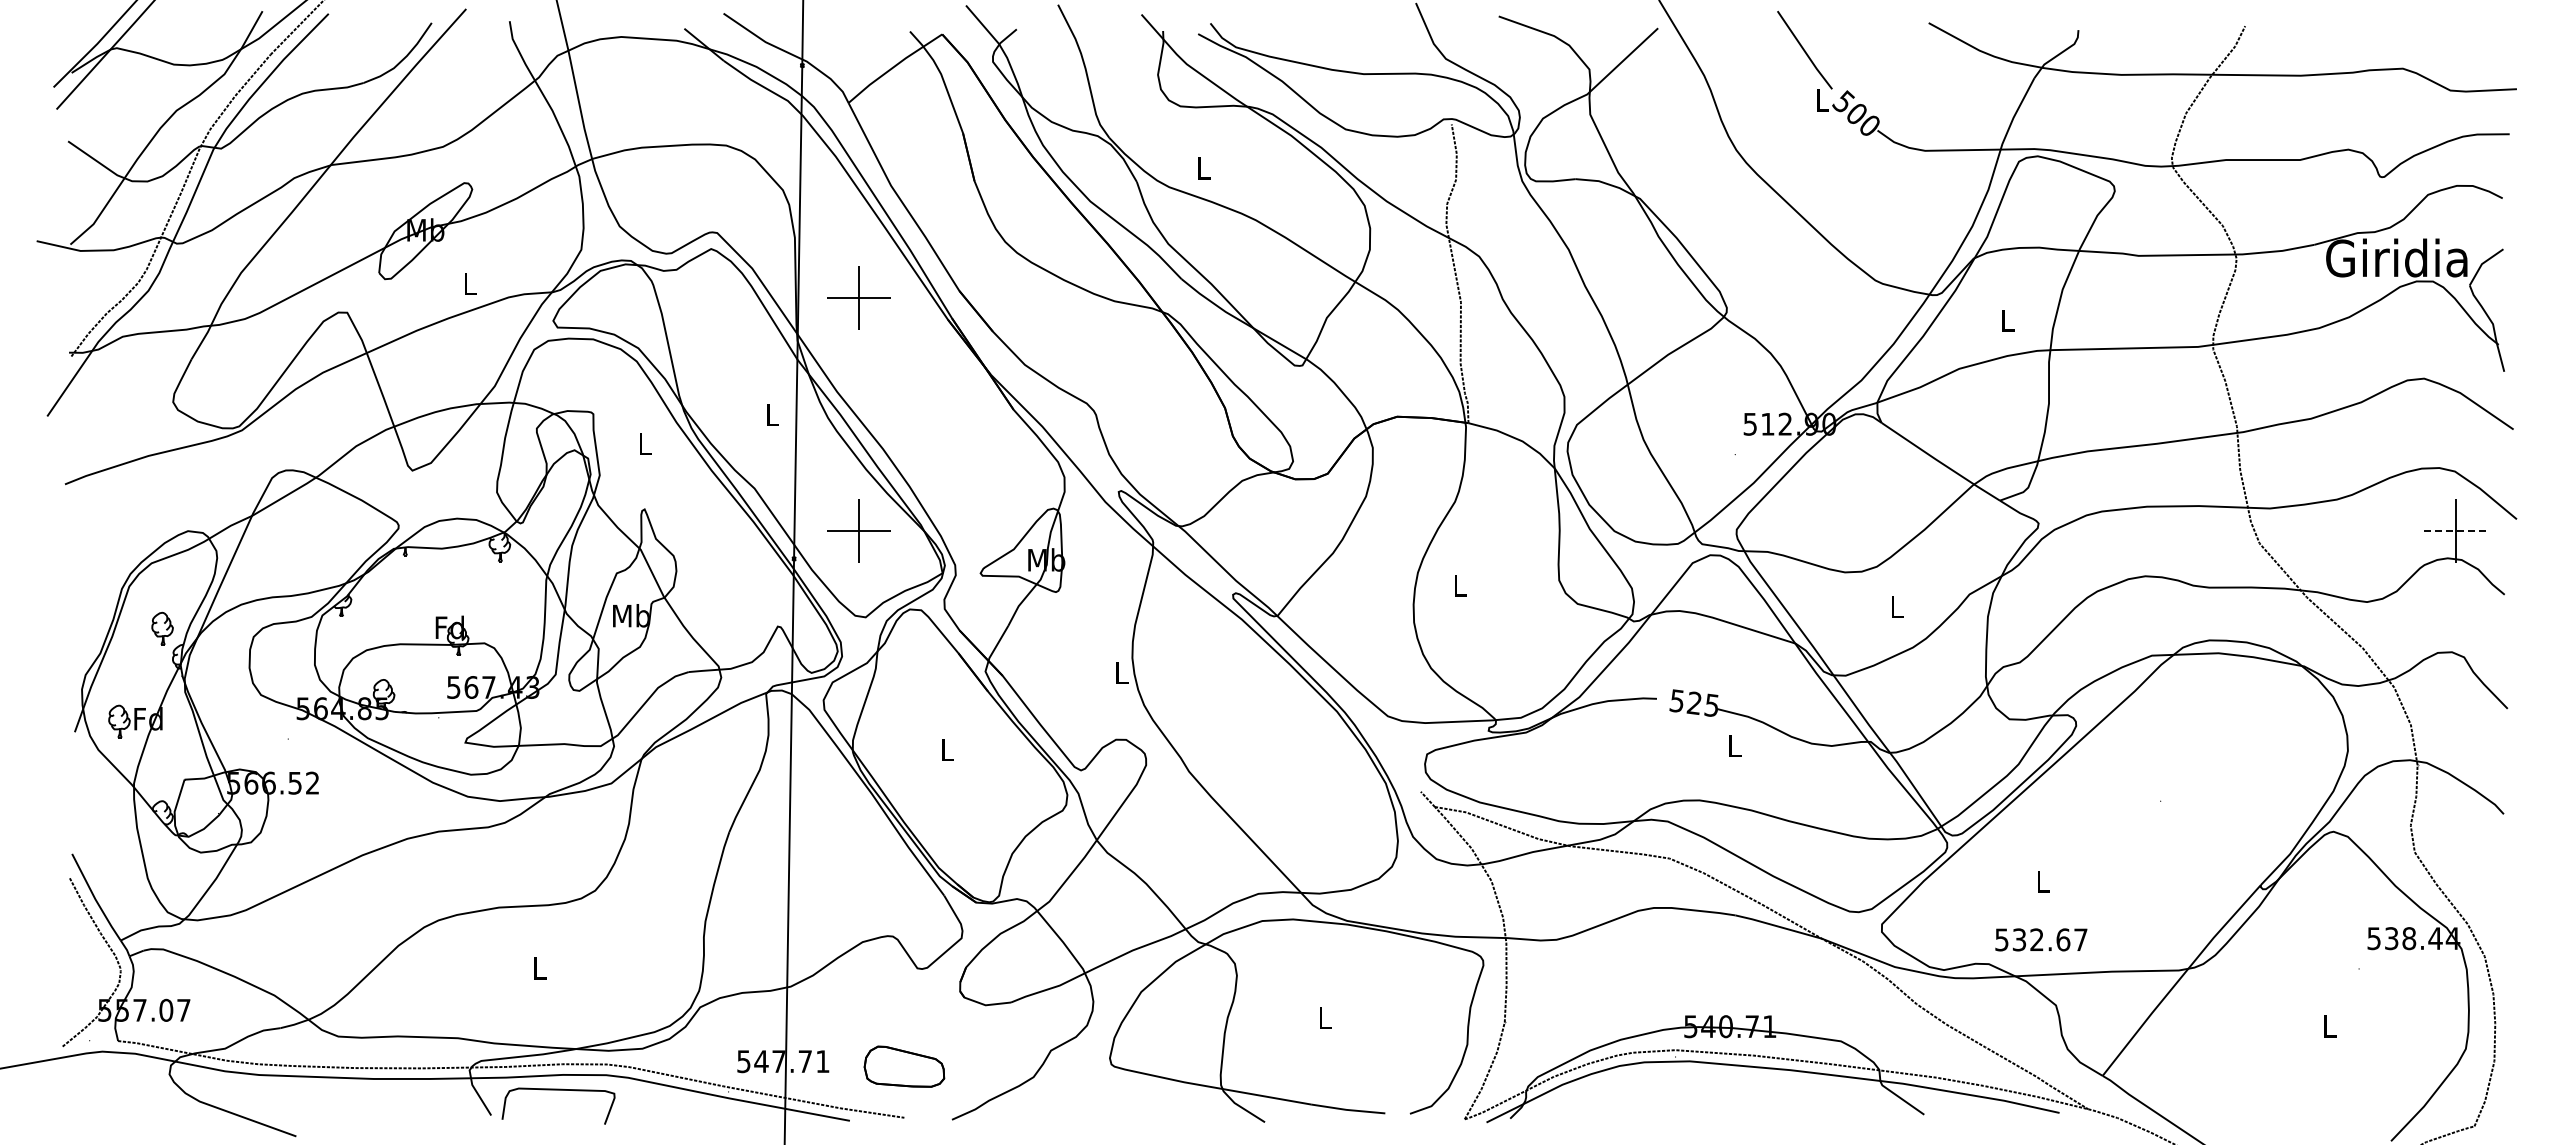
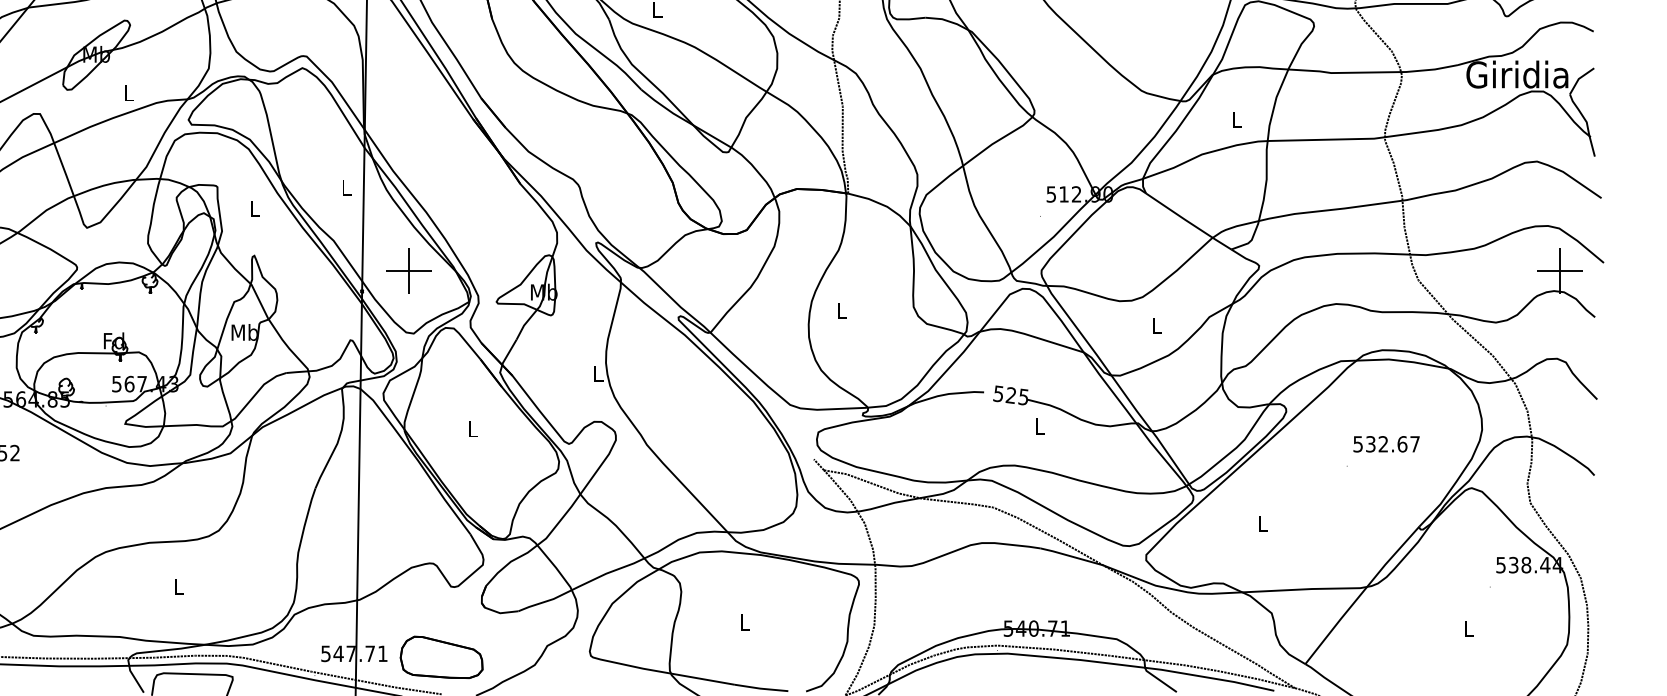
part: (858, 297) -> (408, 103), removed
line: (2456, 530) -> (1560, 271), dashed -> solid
text: (2041, 939) -> (1386, 444), moved
part: (904, 1066) -> (441, 657), size x1.43

